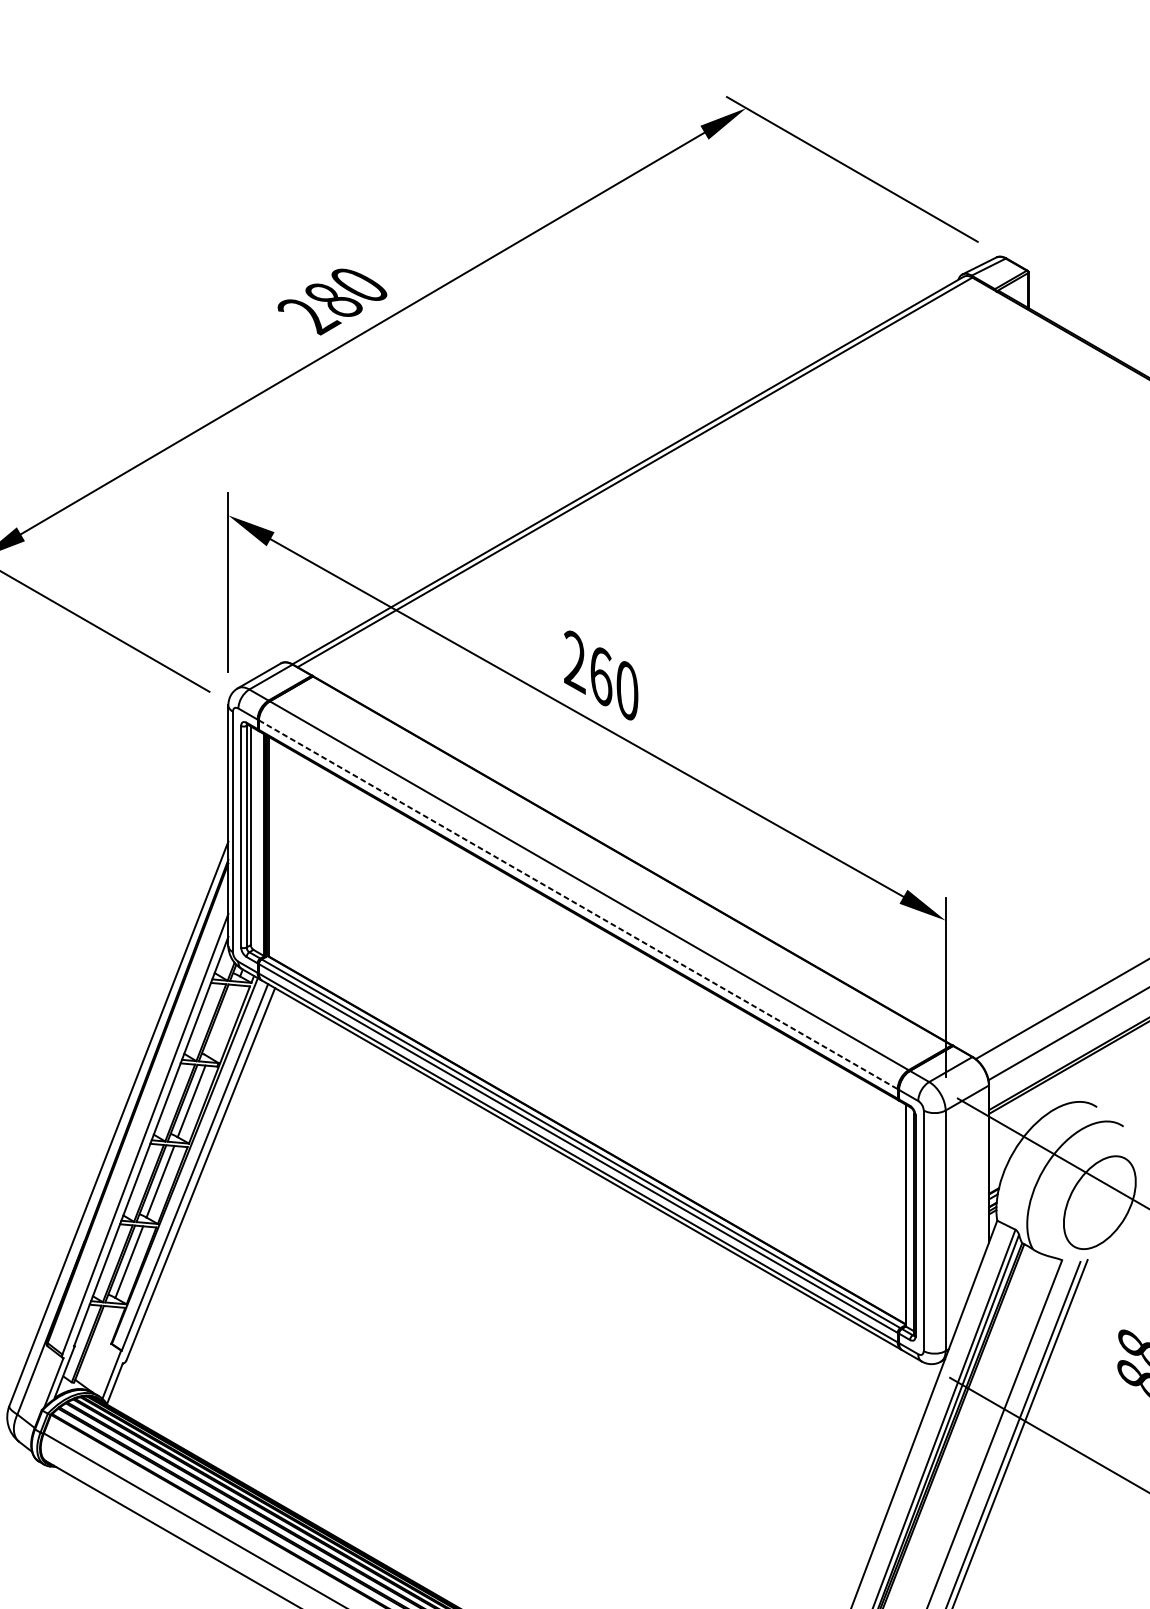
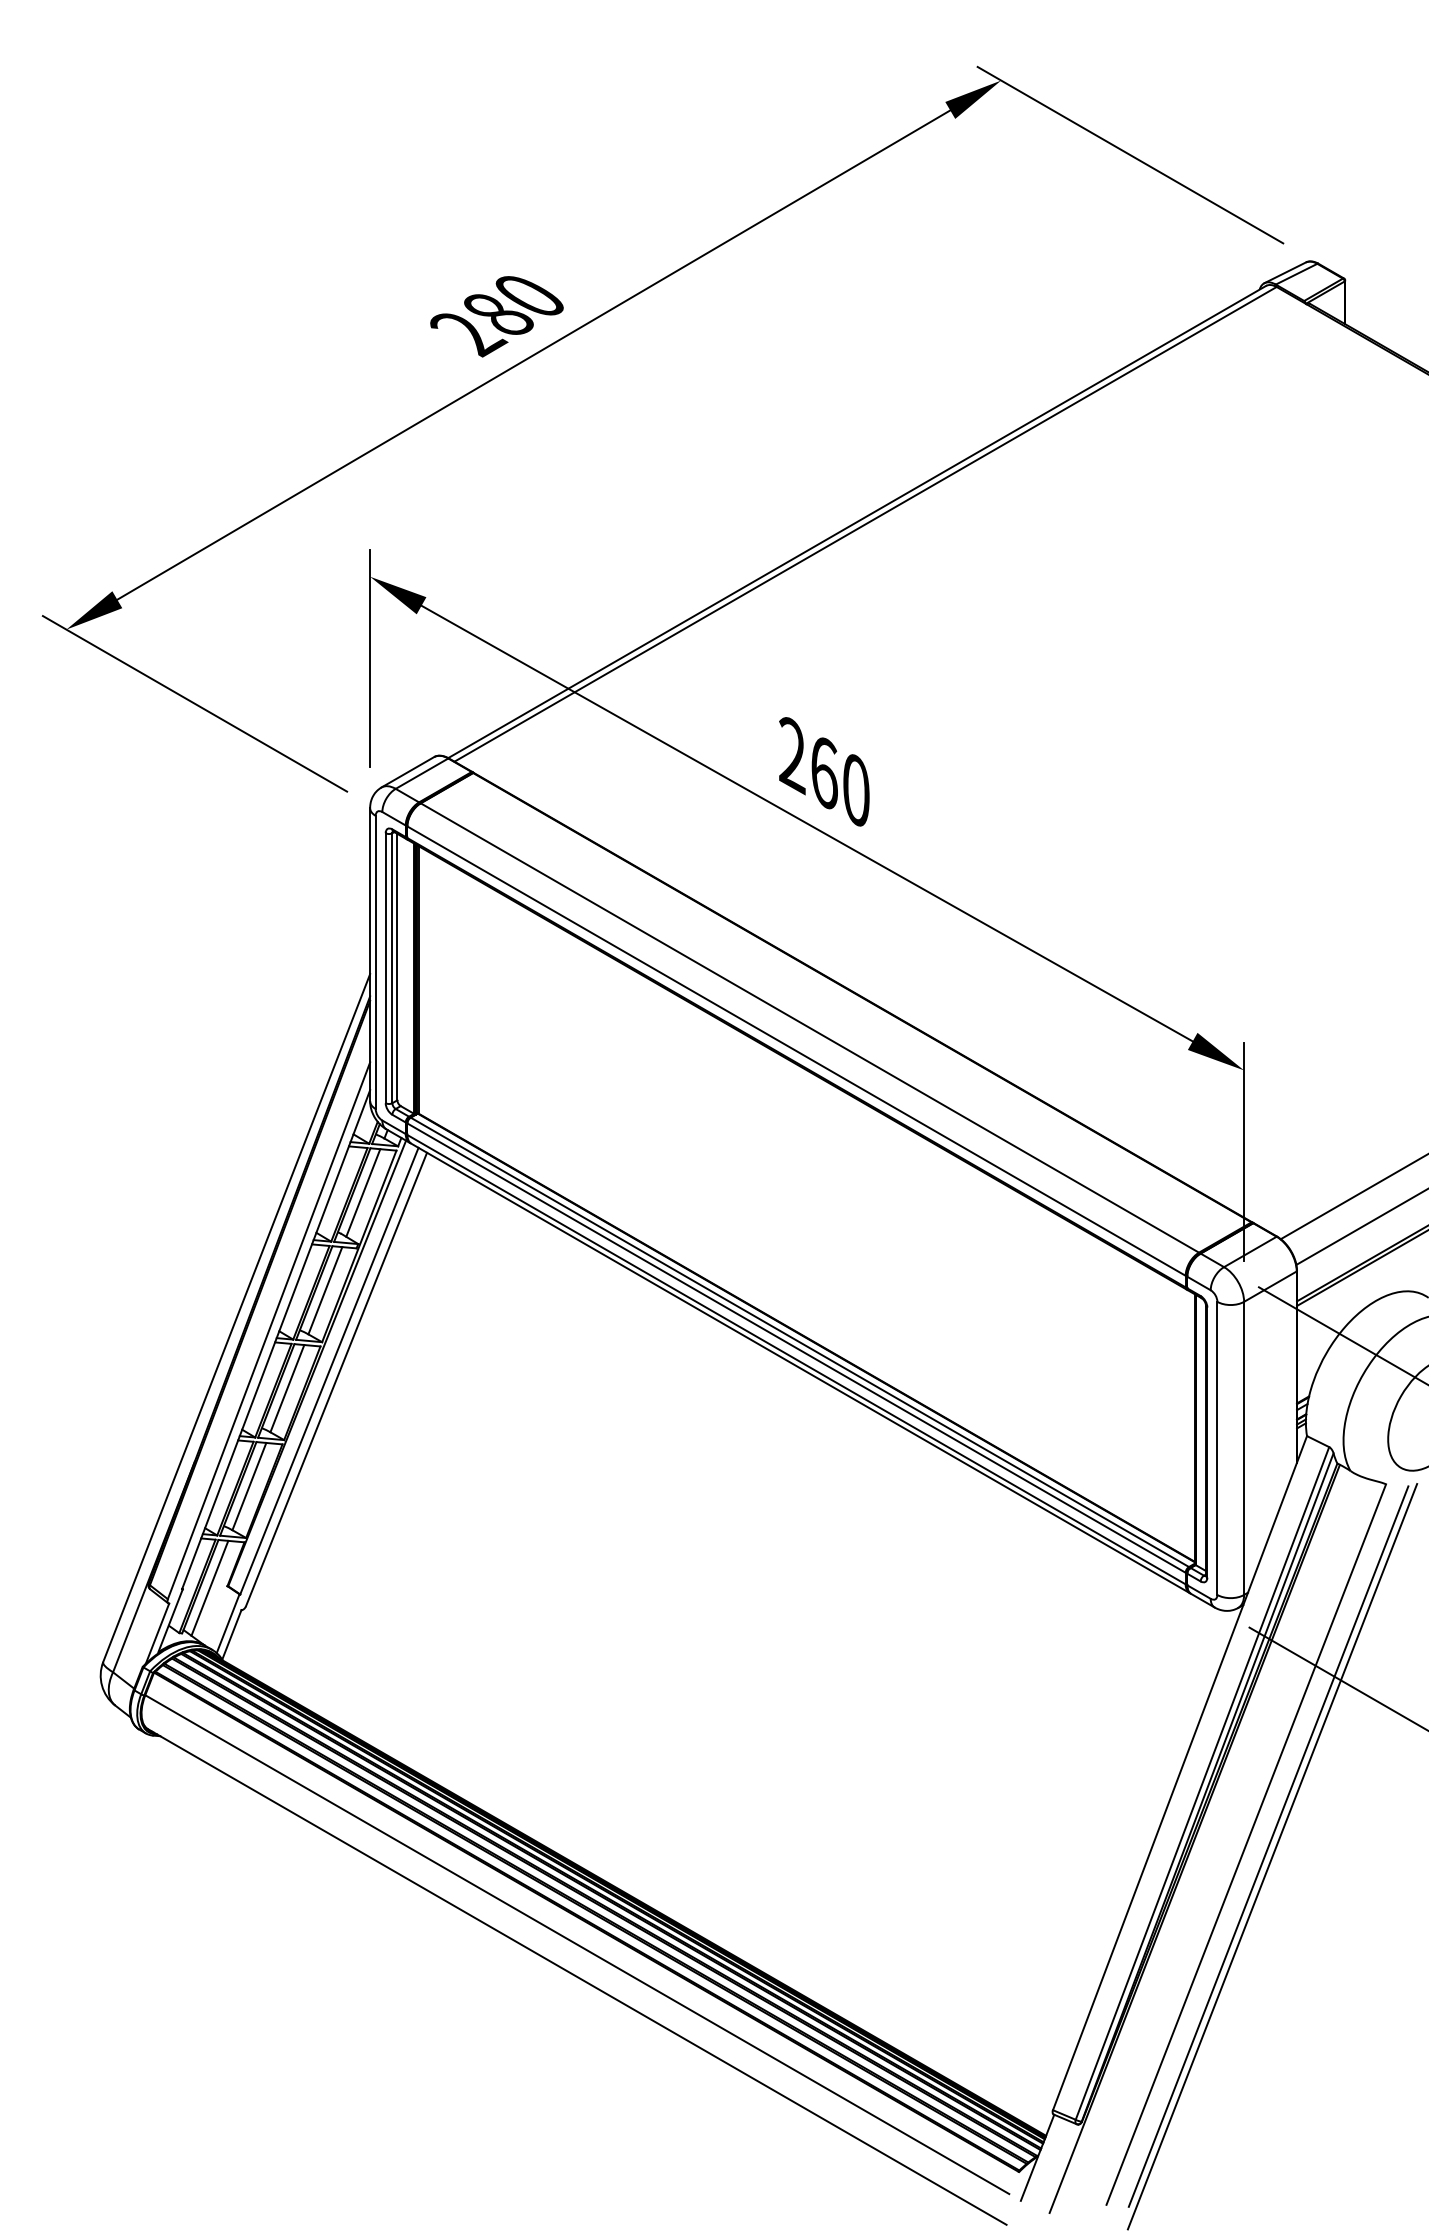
line: (578, 905) -> (796, 1051), dashed -> solid
line: (222, 1020) -> (363, 1192), added
line: (96, 1344) -> (209, 1587), added

